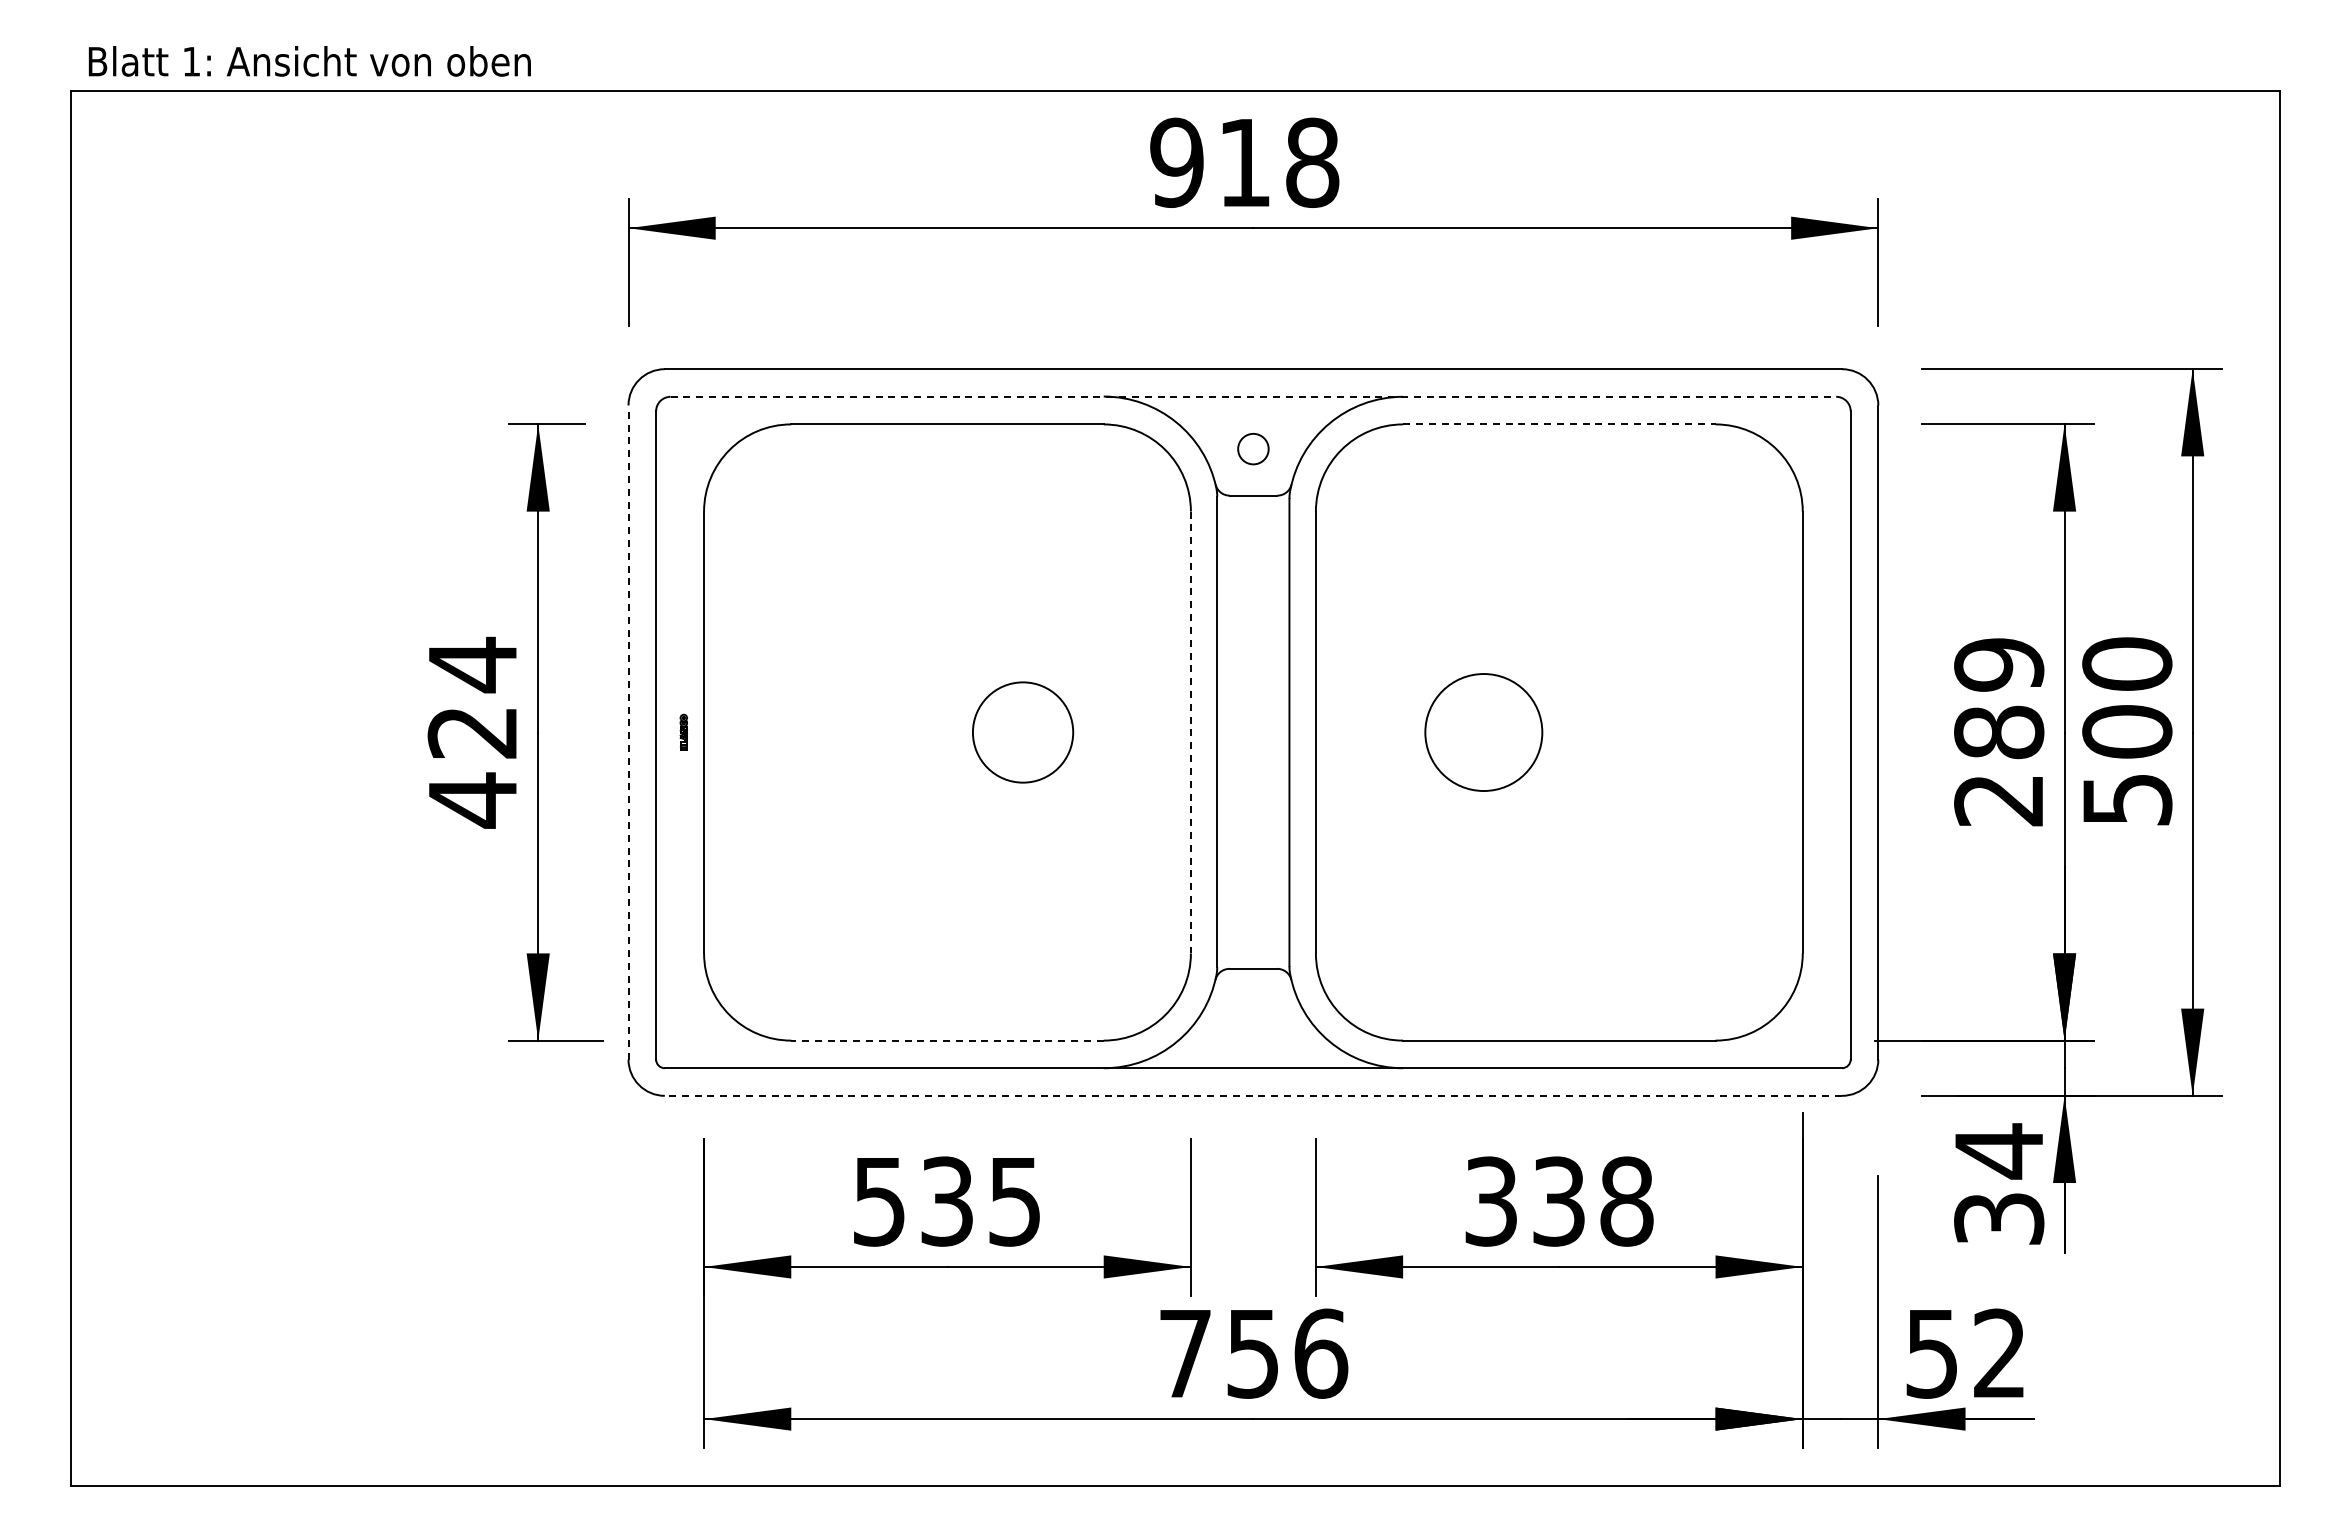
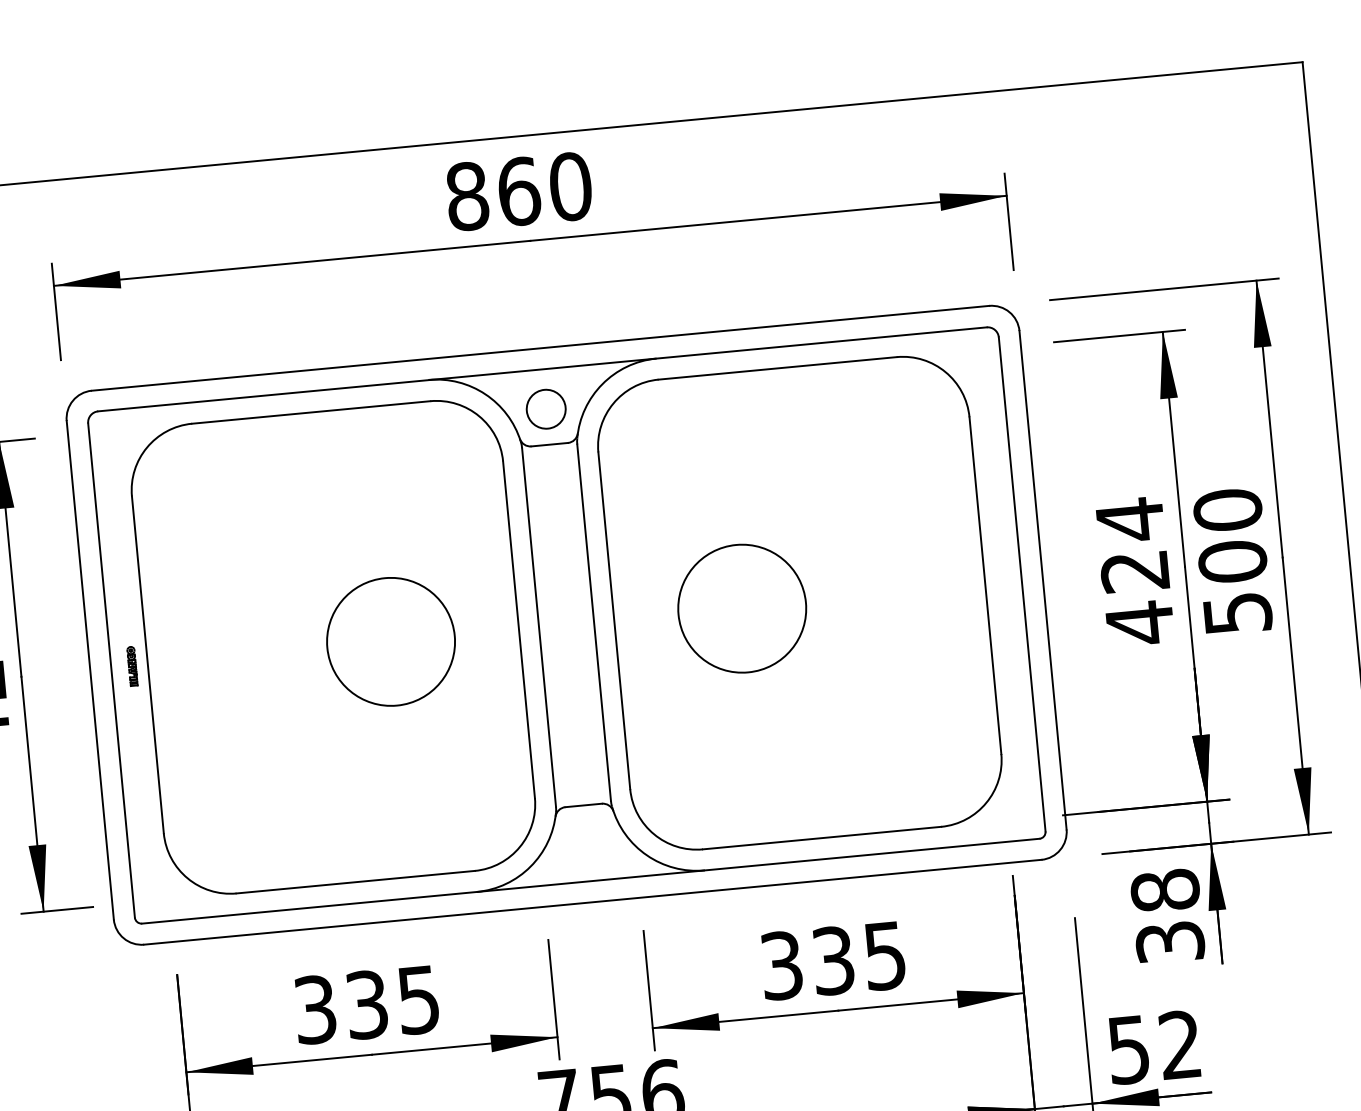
text: (1244, 162) -> (518, 191), 918 -> 860
line: (1253, 396) -> (542, 369), dashed -> solid
line: (1559, 424) -> (777, 368), dashed -> solid
circle: (1252, 448) -> (545, 408), size x1.67
line: (628, 732) -> (90, 670), dashed -> solid
part: (683, 732) -> (132, 666), size x1.43
circle: (1022, 732) -> (390, 641), size x1.67
line: (1190, 732) -> (518, 629), dashed -> solid
circle: (1483, 732) -> (742, 608), size x1.43
text: (1999, 732) -> (1135, 571), 289 -> 424
line: (947, 1040) -> (355, 882), dashed -> solid
line: (1253, 1095) -> (592, 901), dashed -> solid
text: (1999, 1151) -> (1165, 890), 34 -> 38
text: (879, 1201) -> (315, 1009), 535 -> 335
text: (1626, 1201) -> (884, 955), 338 -> 335

